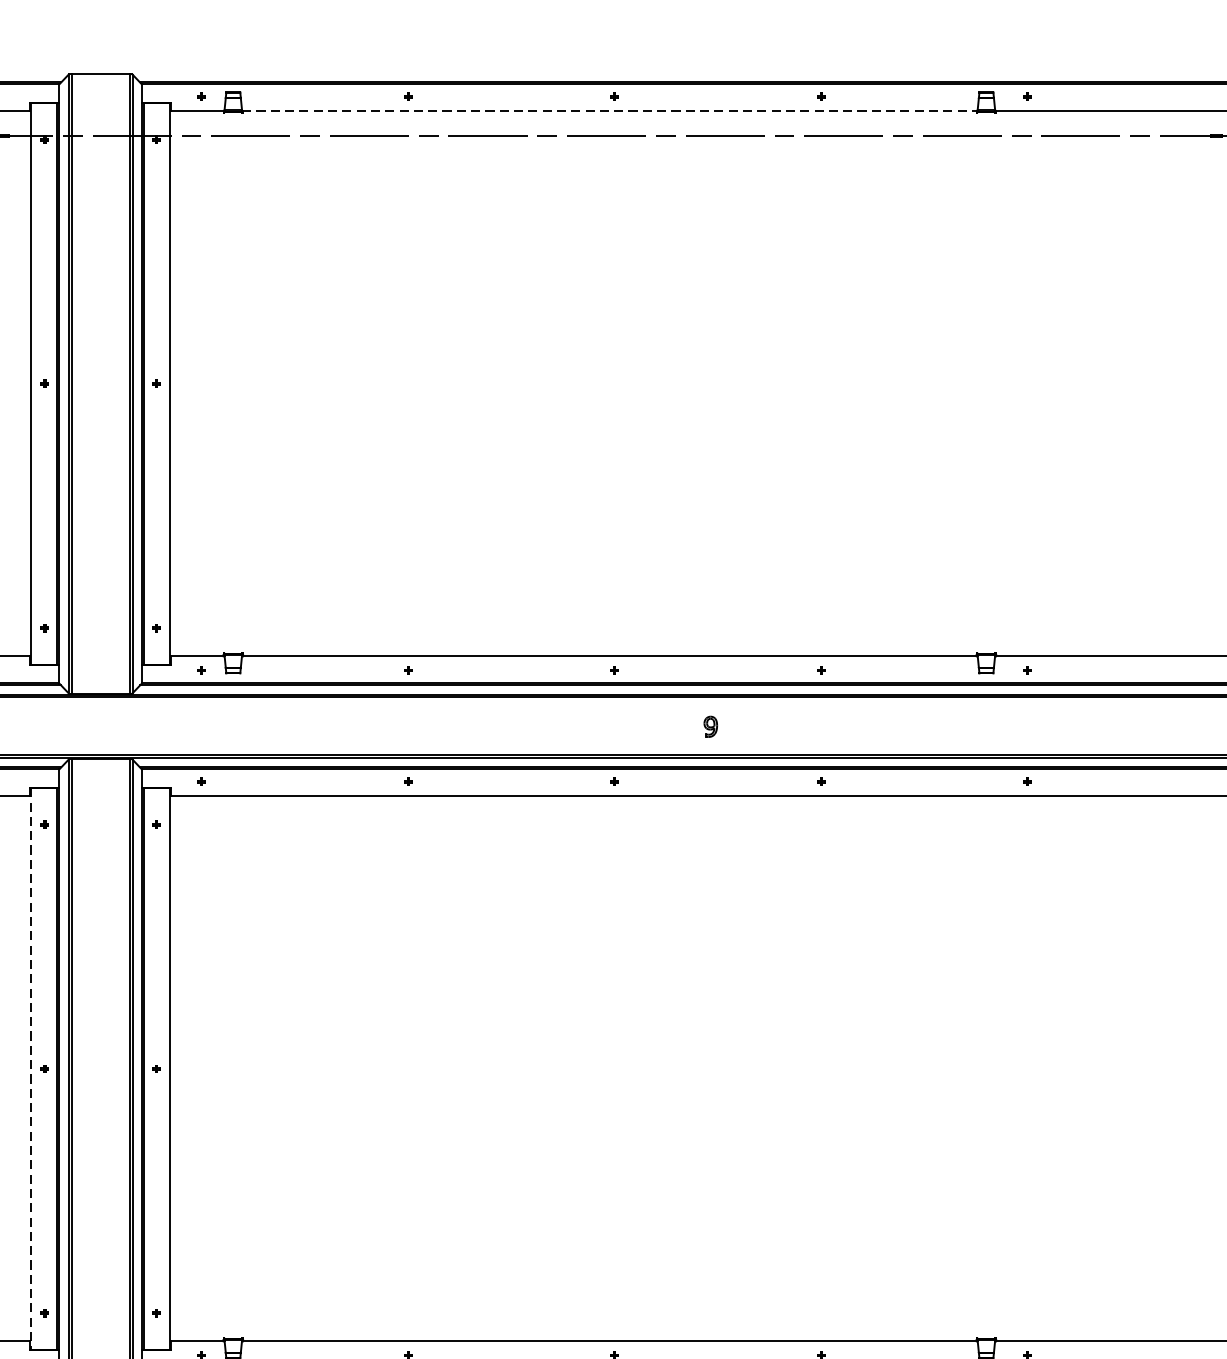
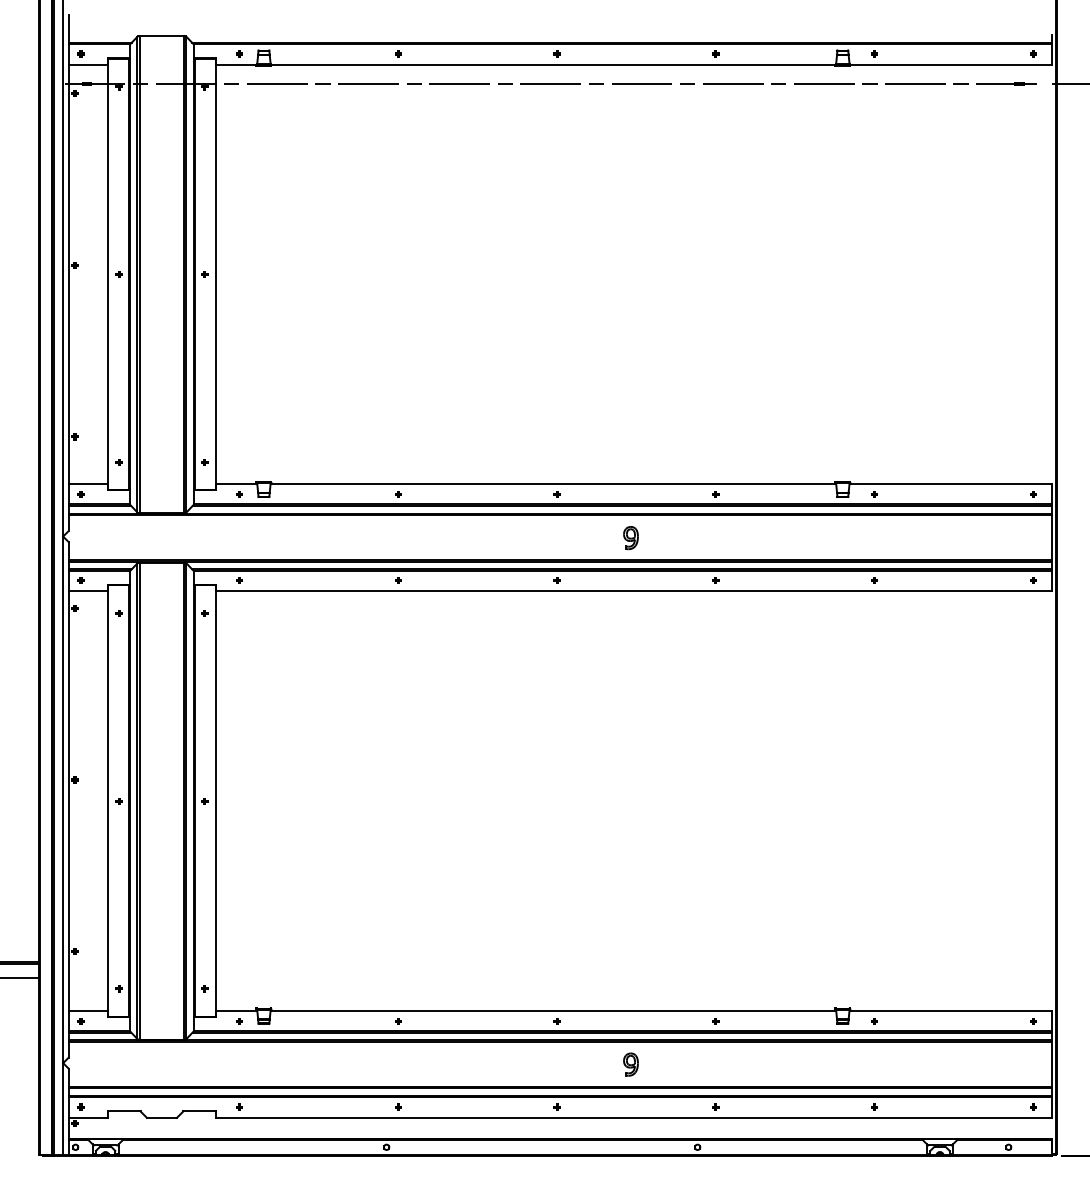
line: (610, 110) -> (553, 64), dashed -> solid
part: (710, 727) -> (630, 538), size x1.43
line: (31, 1069) -> (108, 801), dashed -> solid

